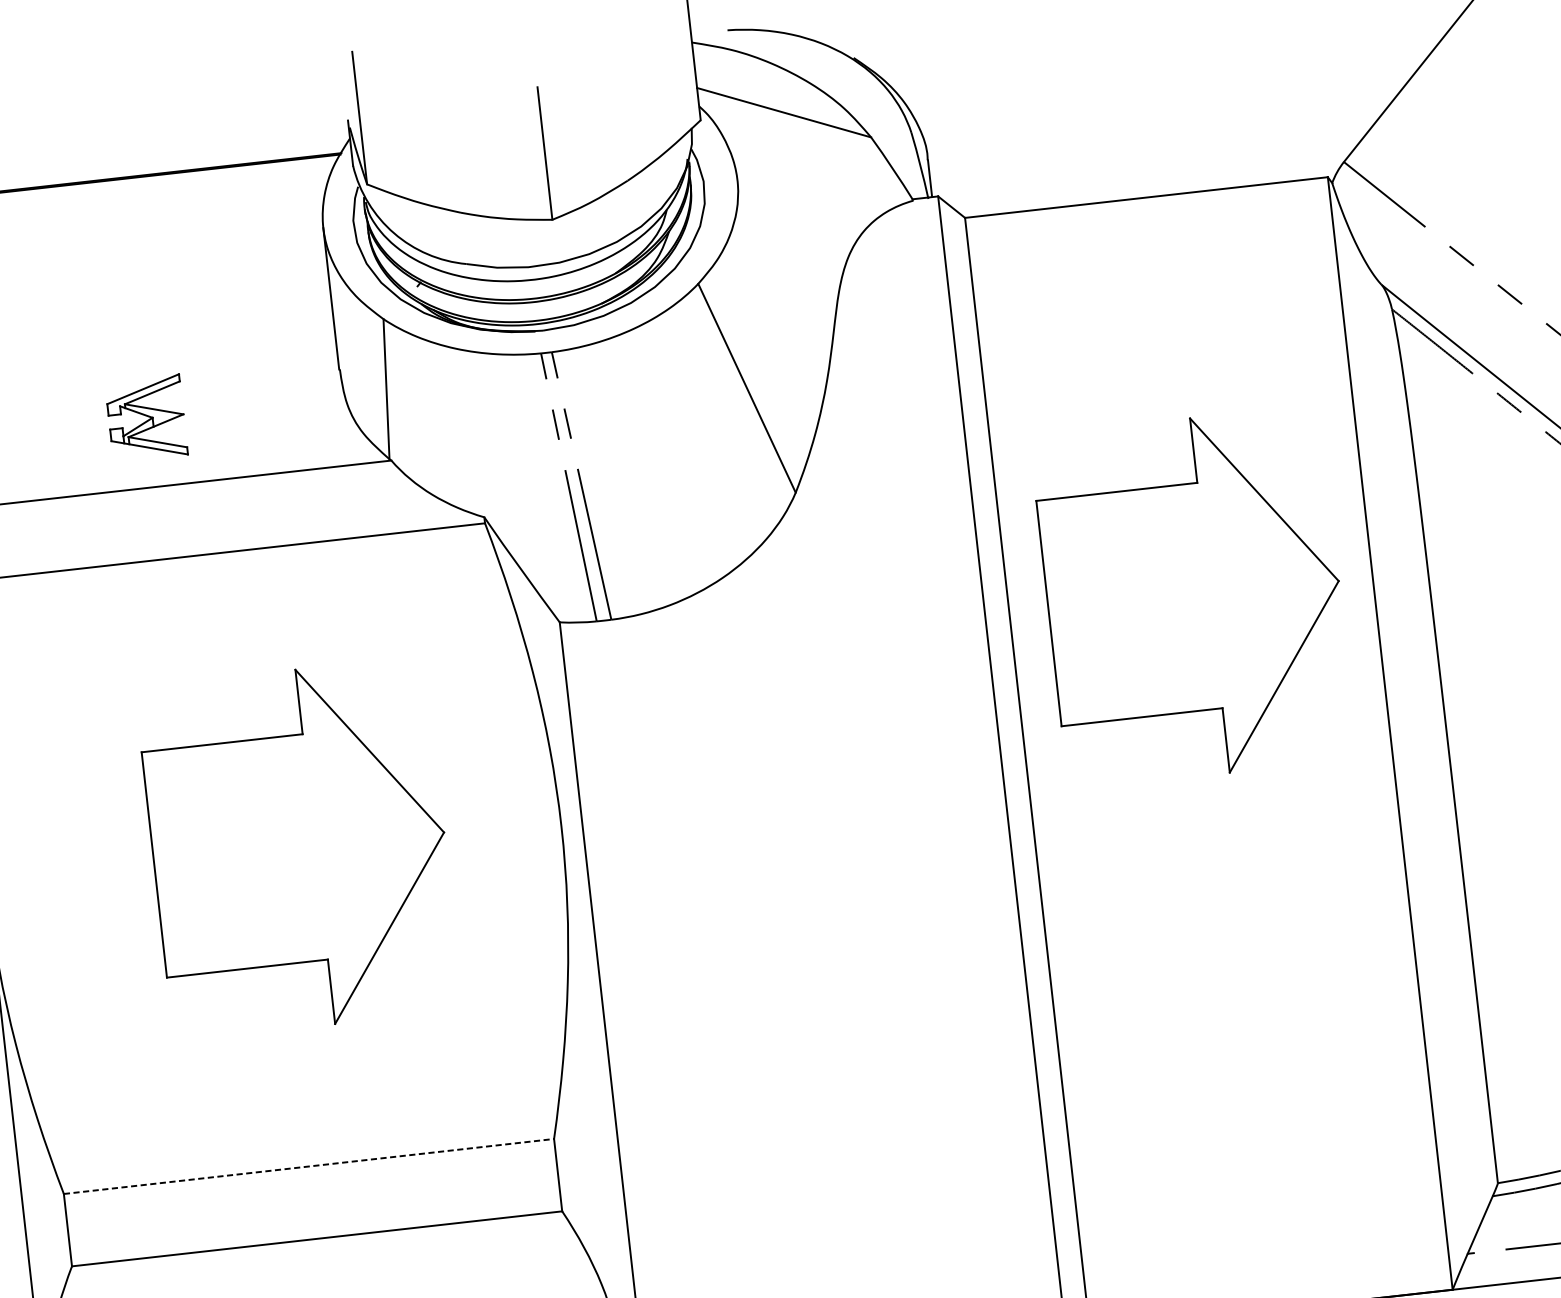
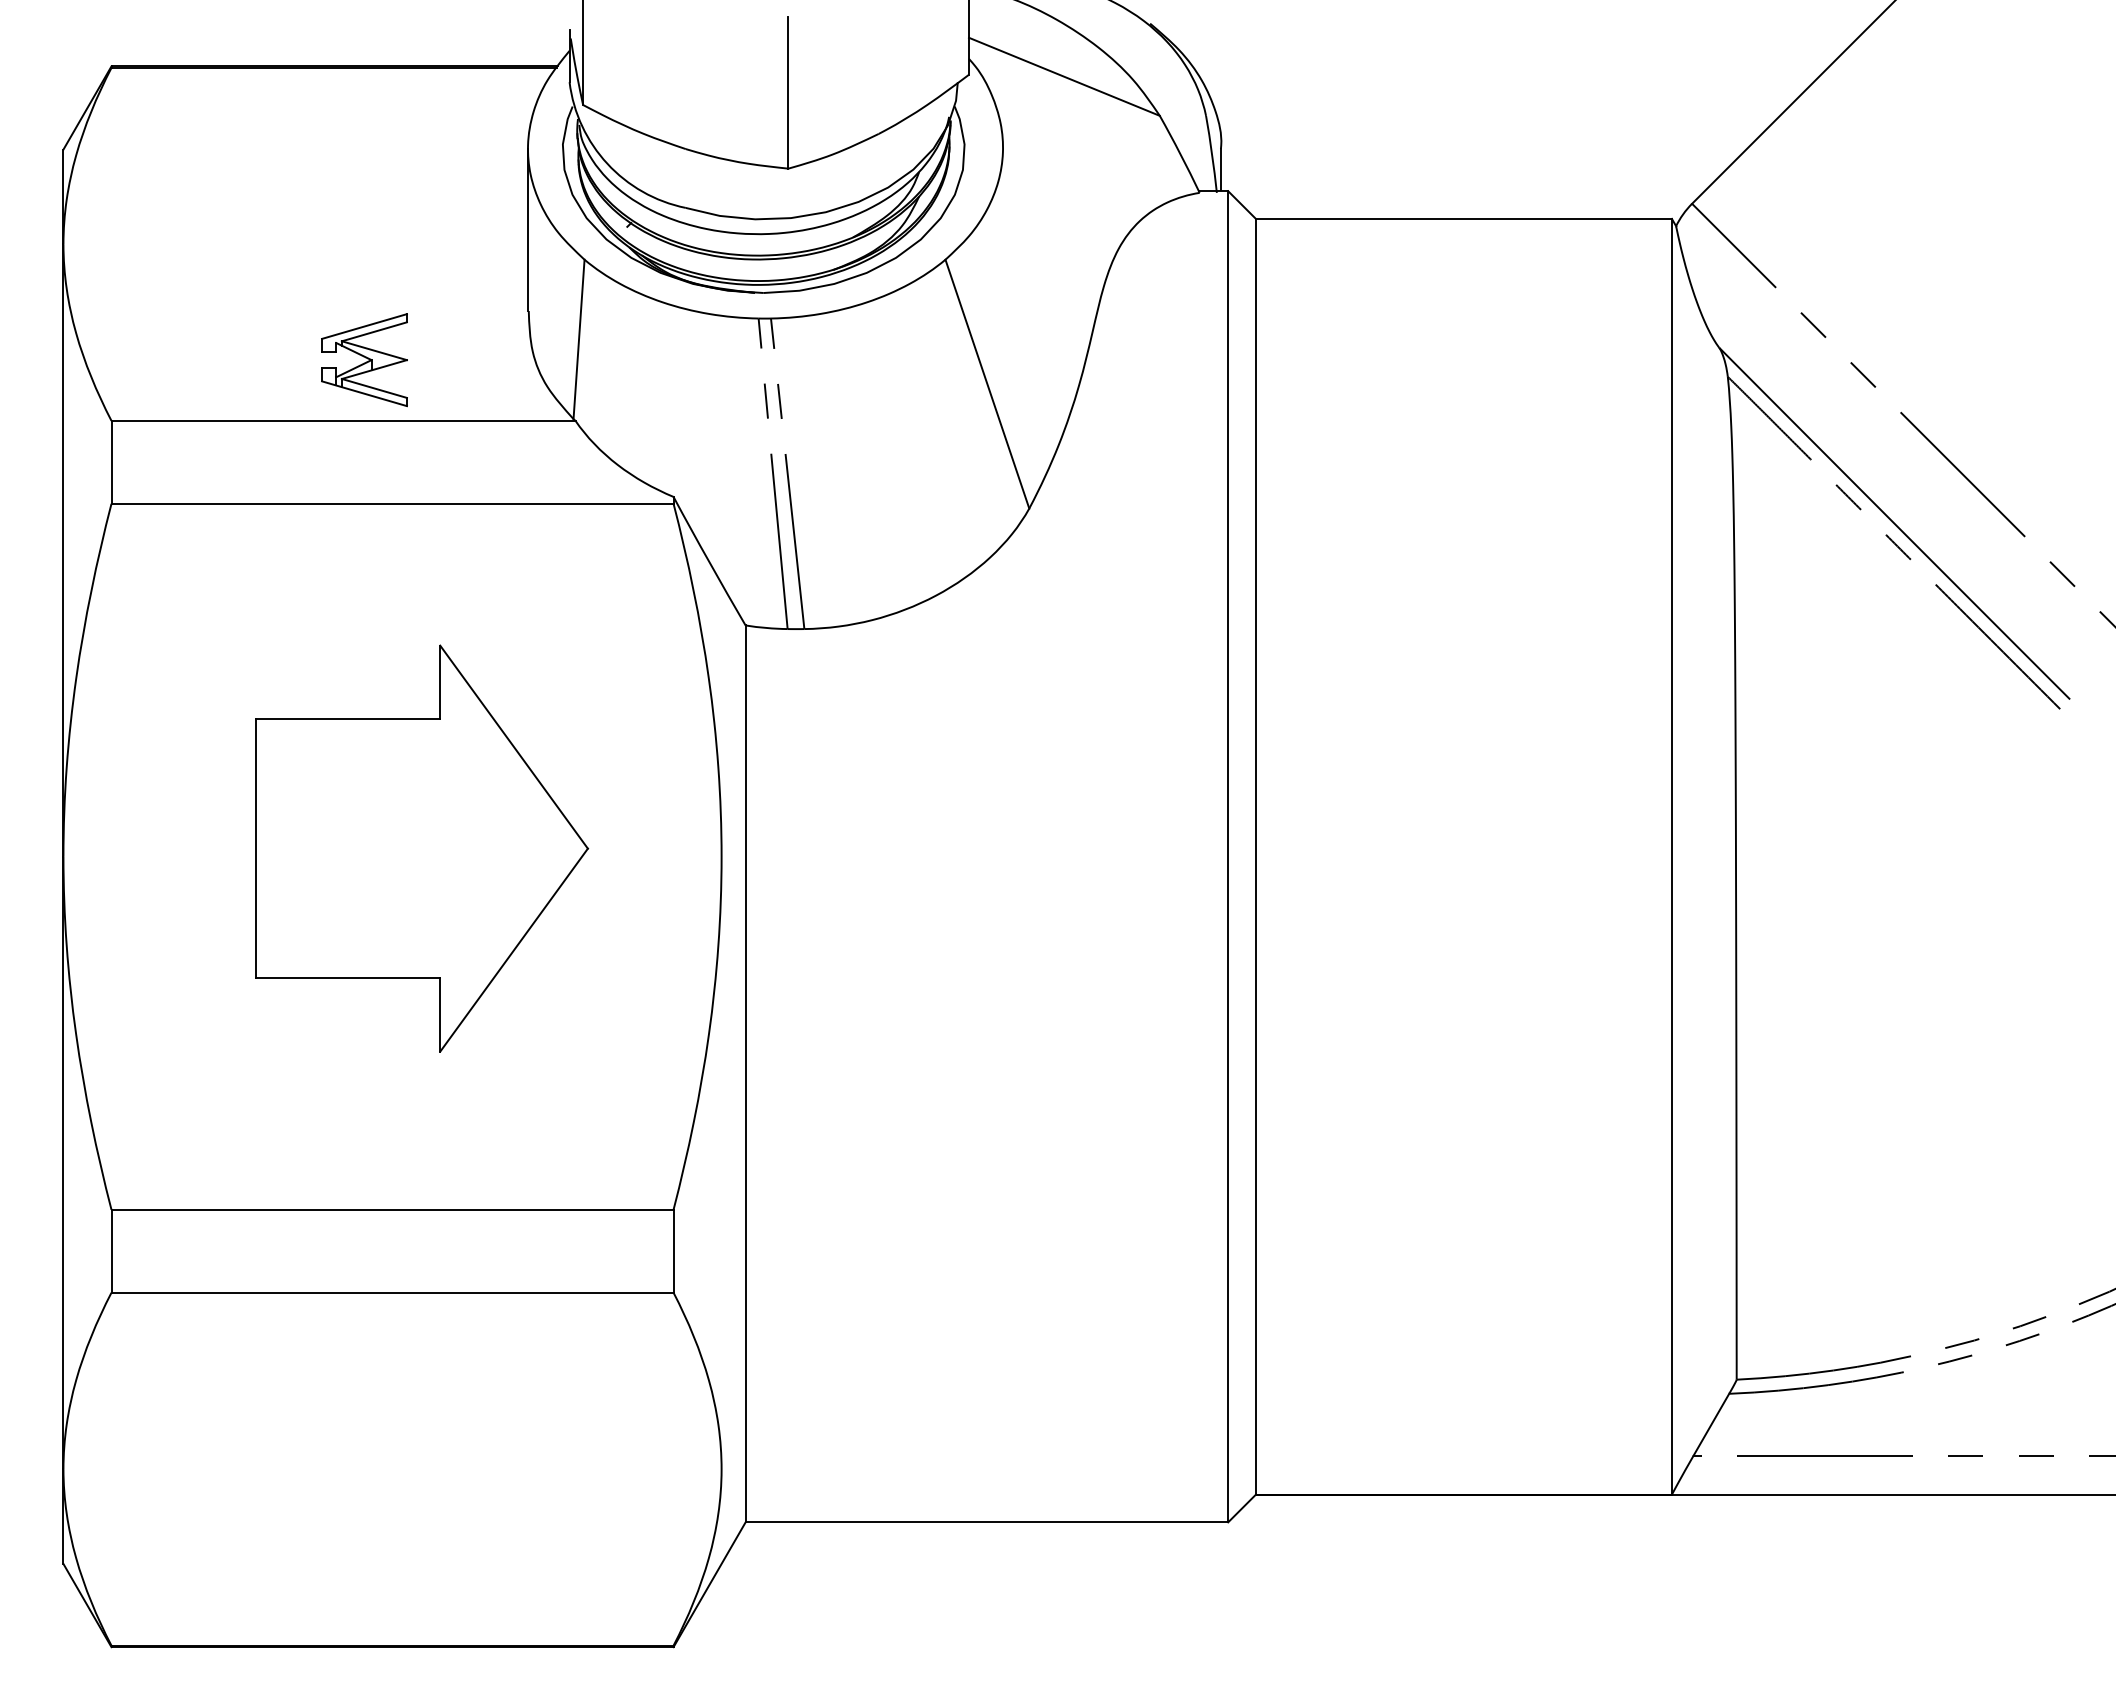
part: (146, 418) -> (364, 360), moved
part: (1194, 597) -> (1467, 677), removed
line: (309, 1166) -> (393, 1209), dashed -> solid

